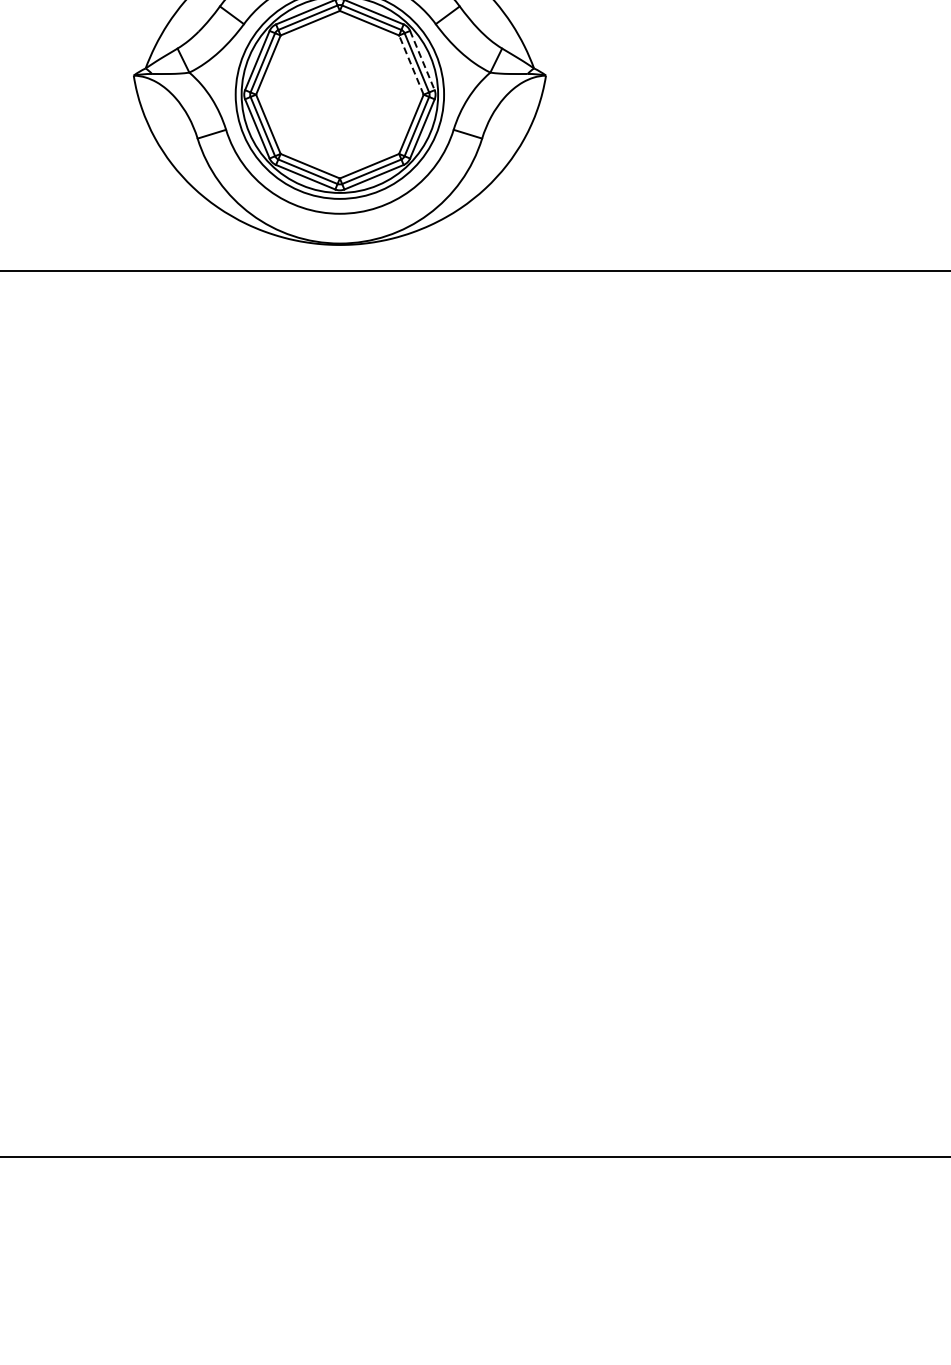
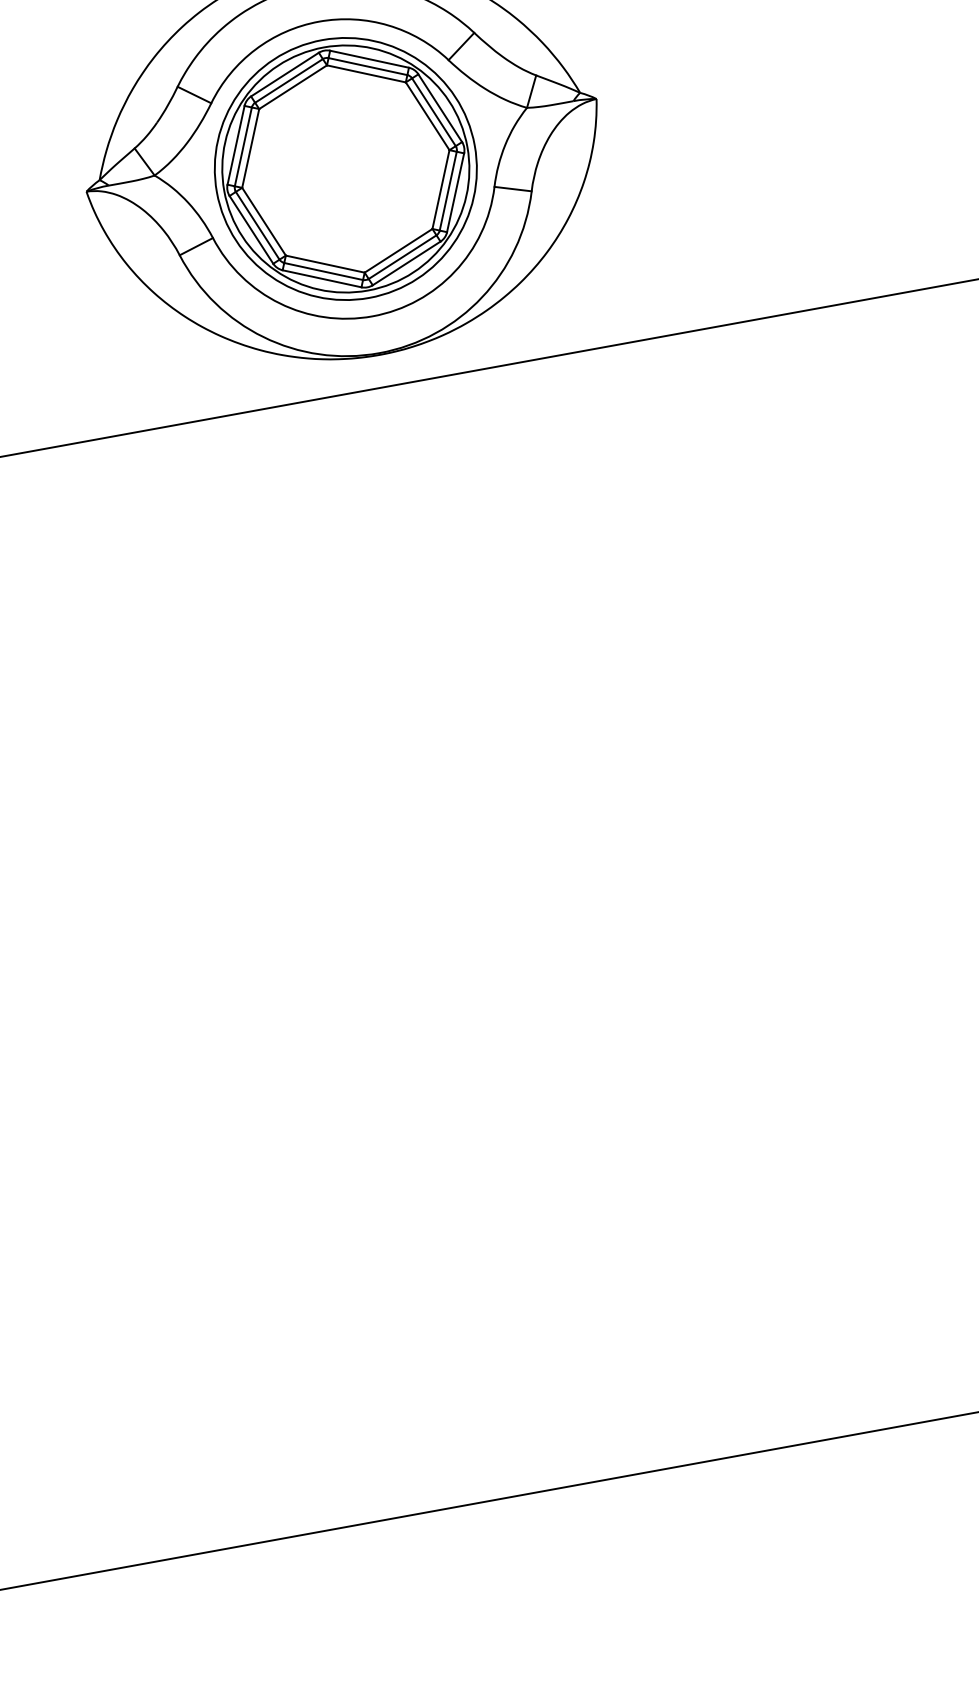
line: (422, 61) -> (440, 109), dashed -> solid
line: (411, 64) -> (427, 115), dashed -> solid

